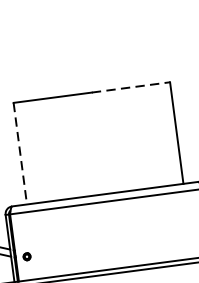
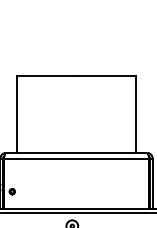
line: (131, 88) -> (106, 76), dashed -> solid
line: (20, 153) -> (17, 114), dashed -> solid

